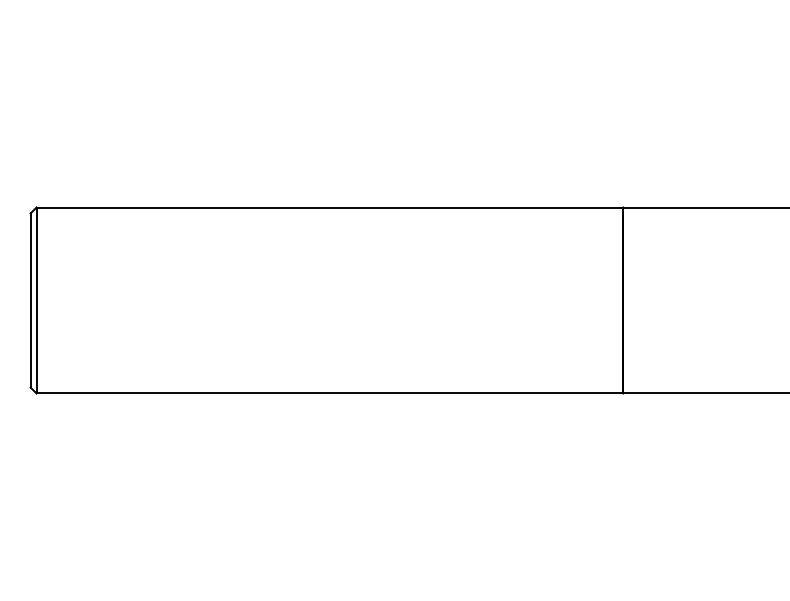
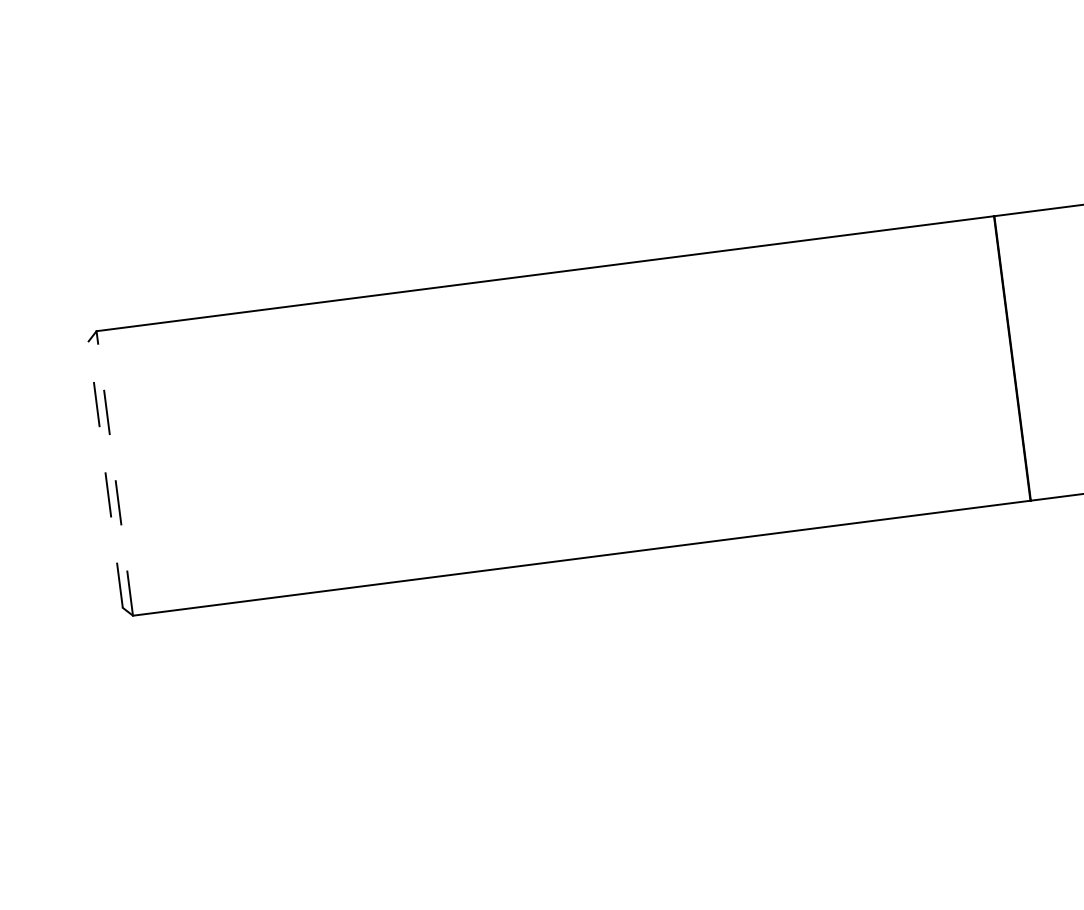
line: (30, 300) -> (105, 474), solid -> dashed
line: (36, 300) -> (114, 473), solid -> dashed

